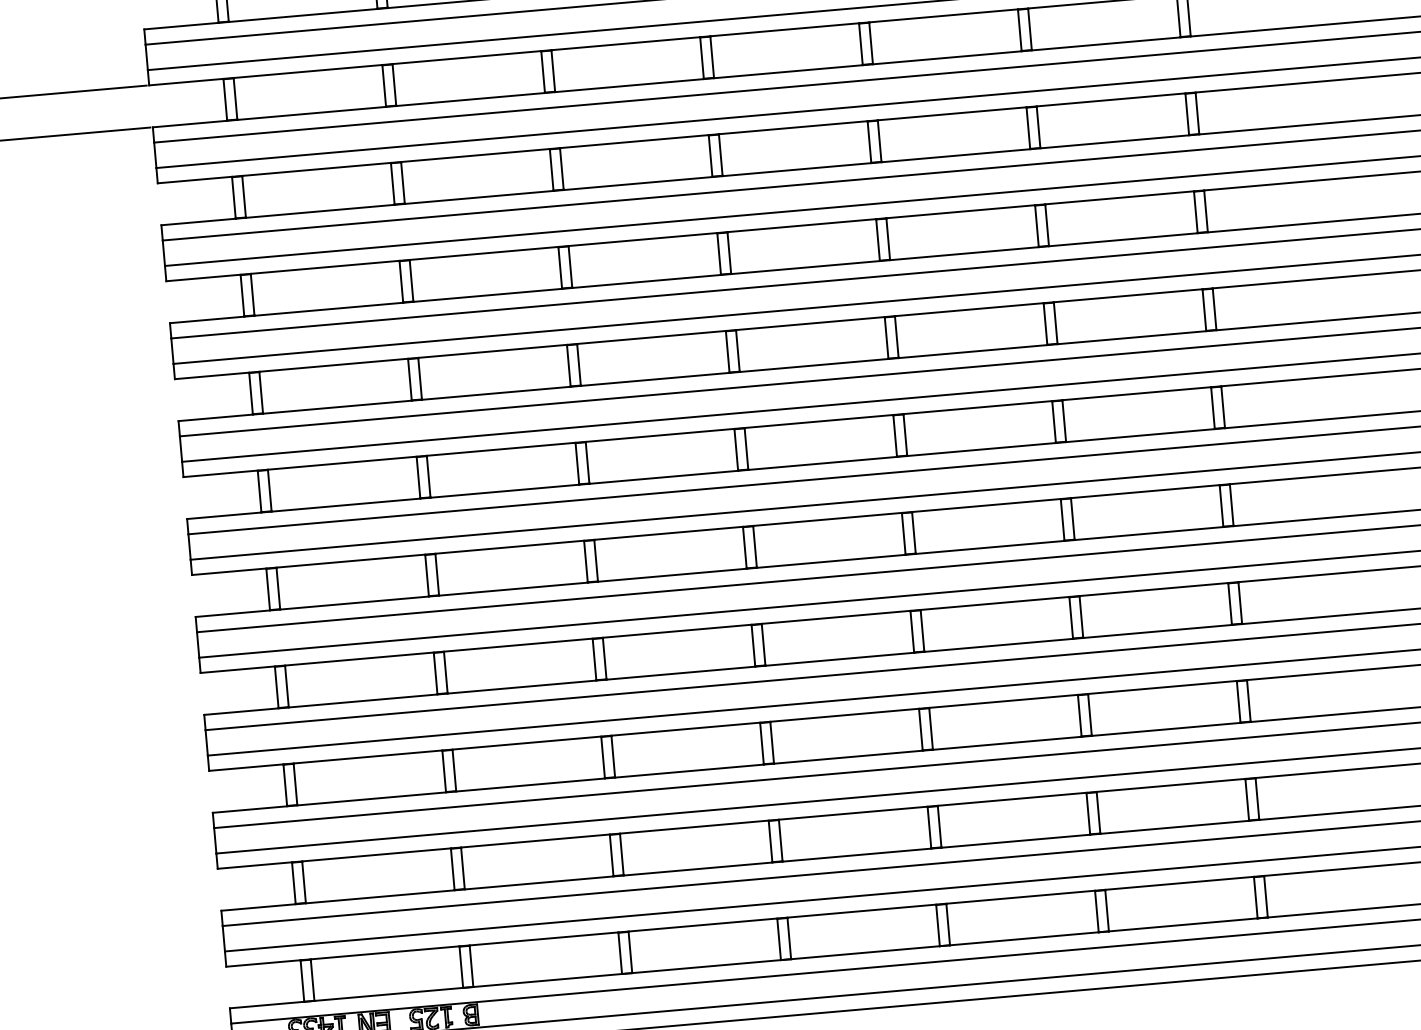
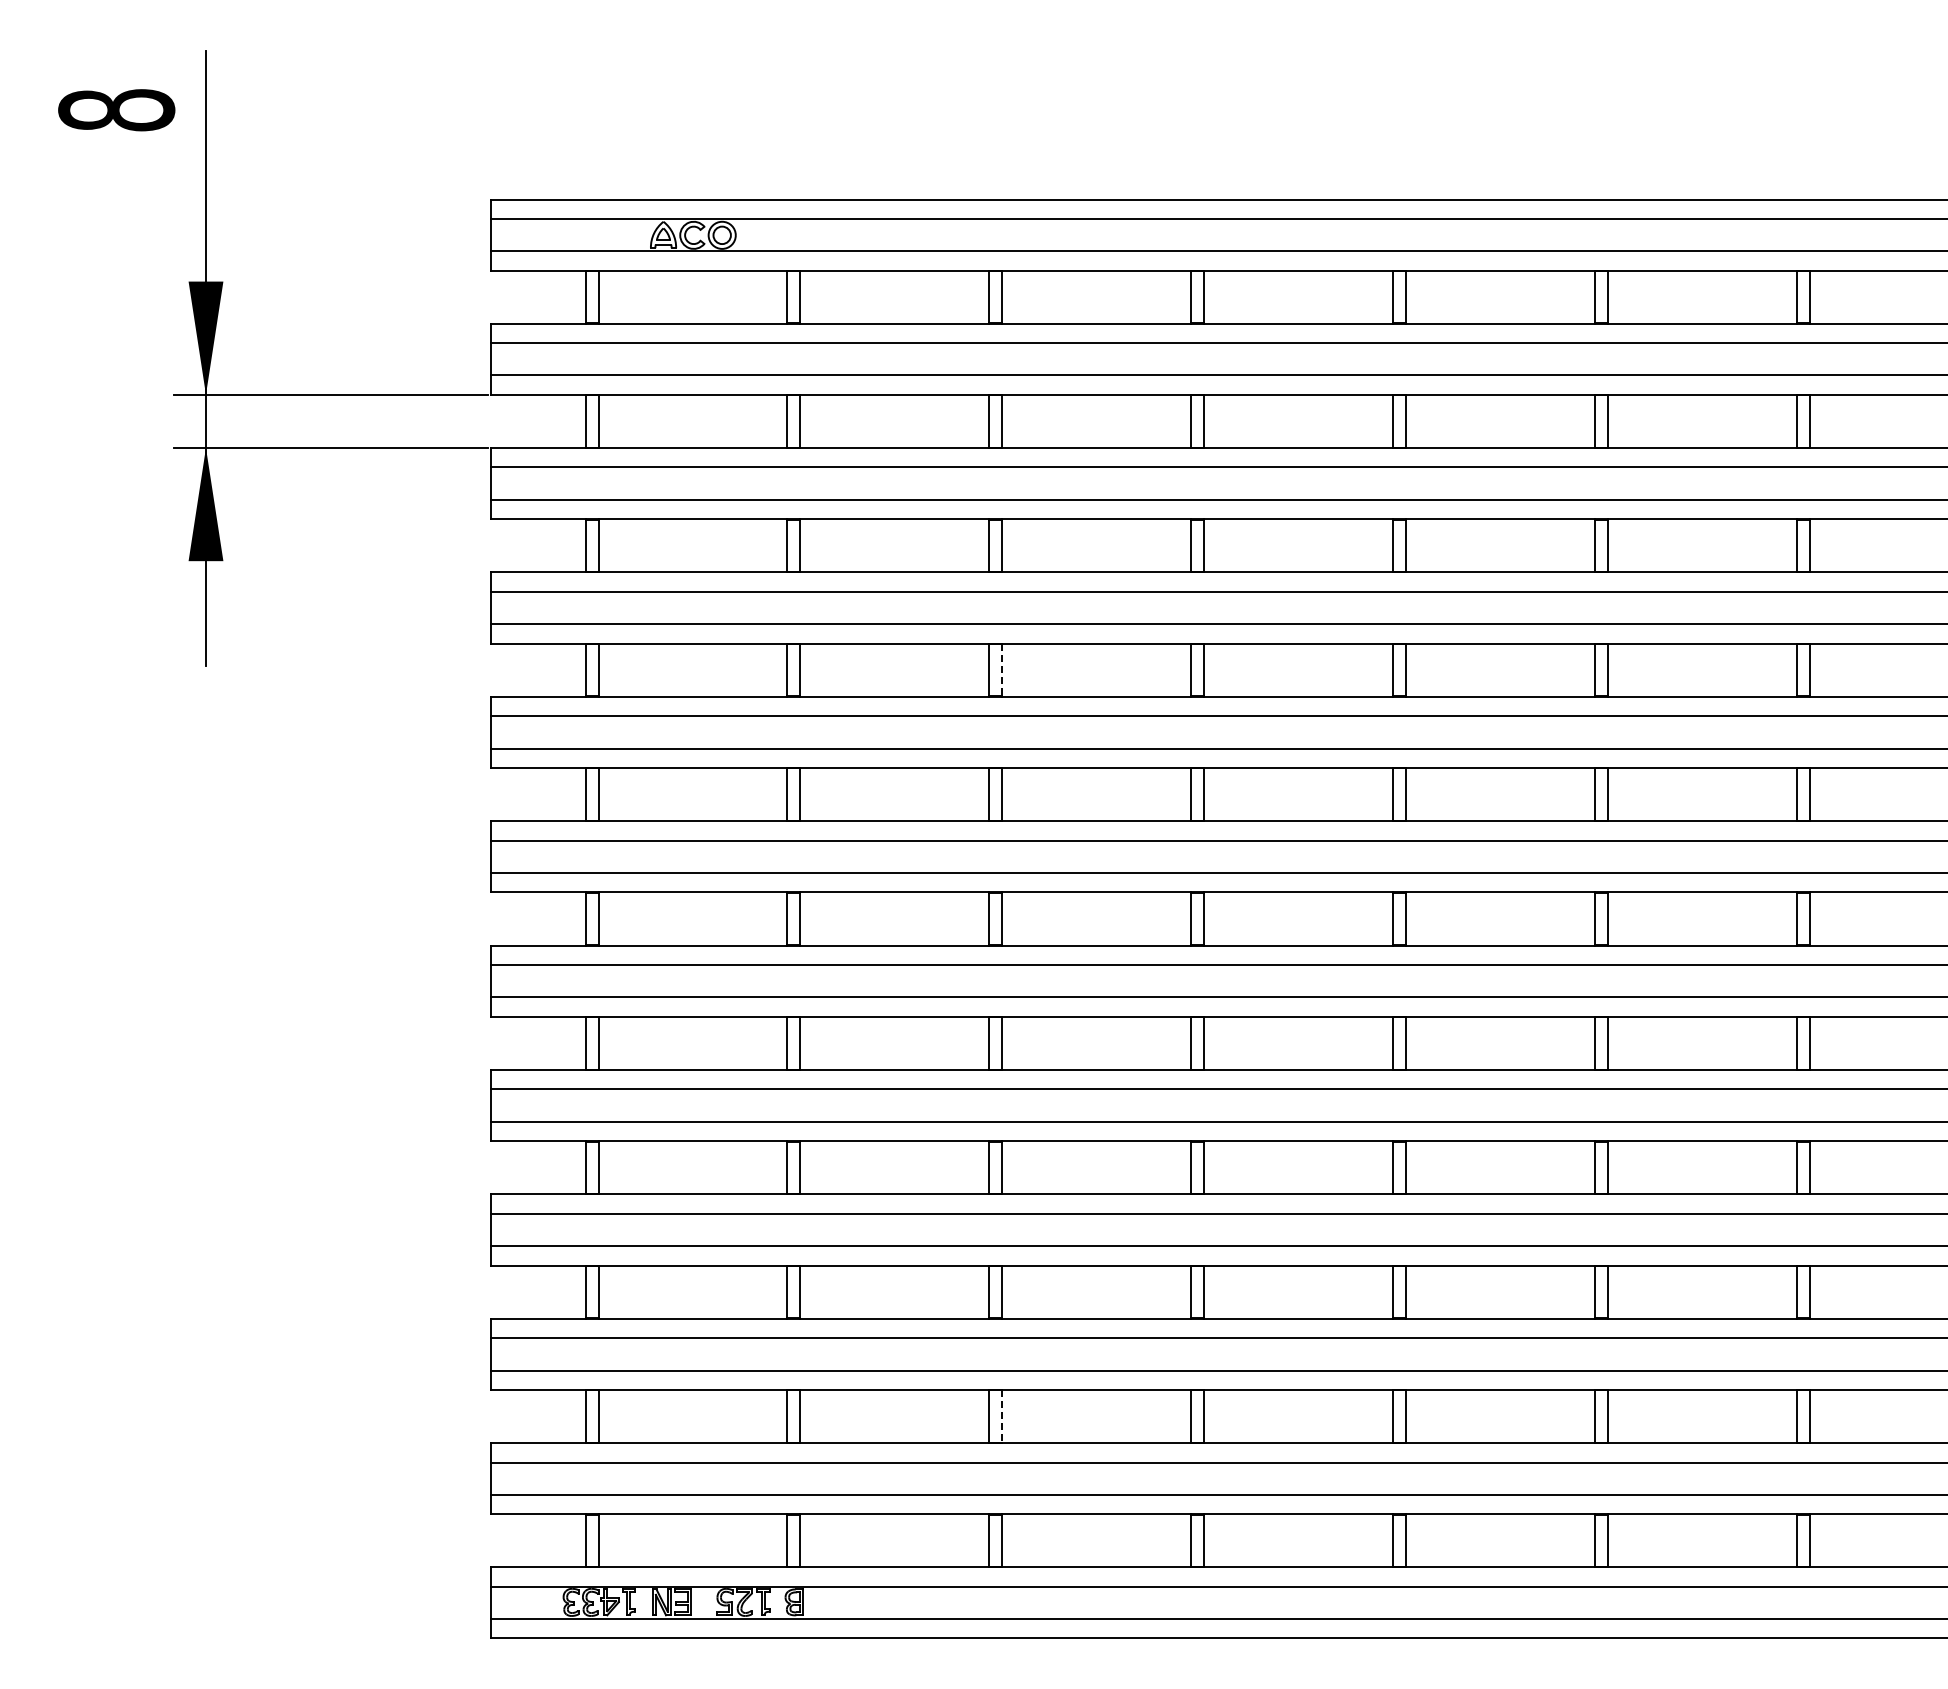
line: (570, 267) -> (1002, 670), solid -> dashed
line: (622, 855) -> (1002, 1417), solid -> dashed

